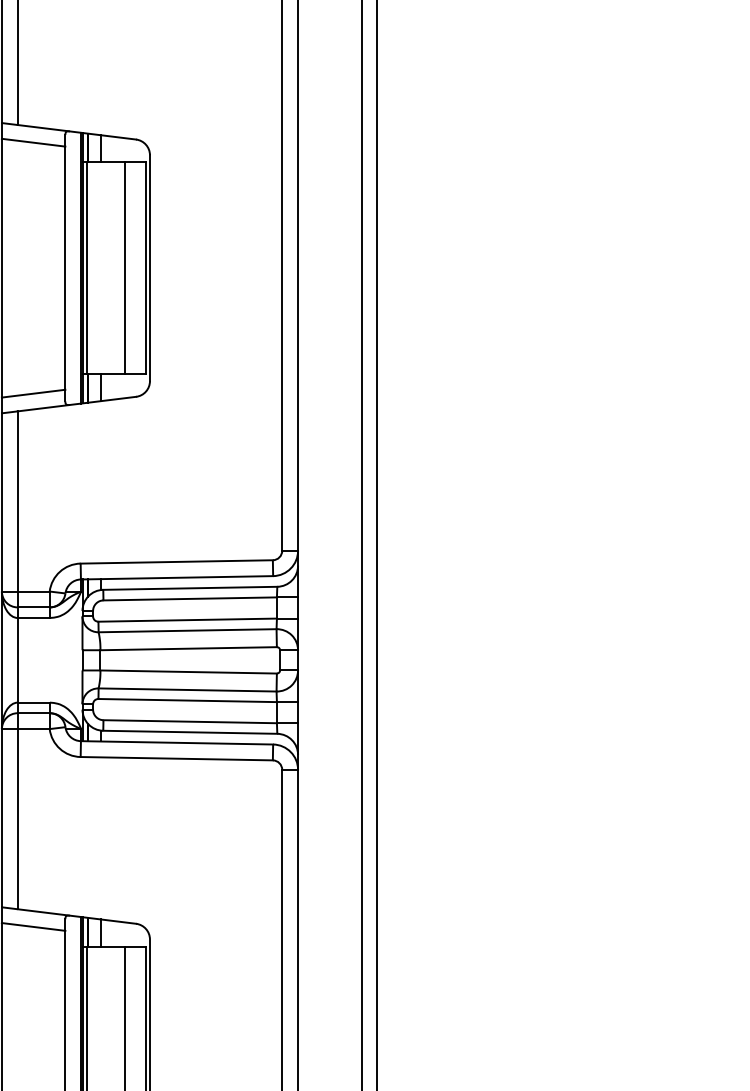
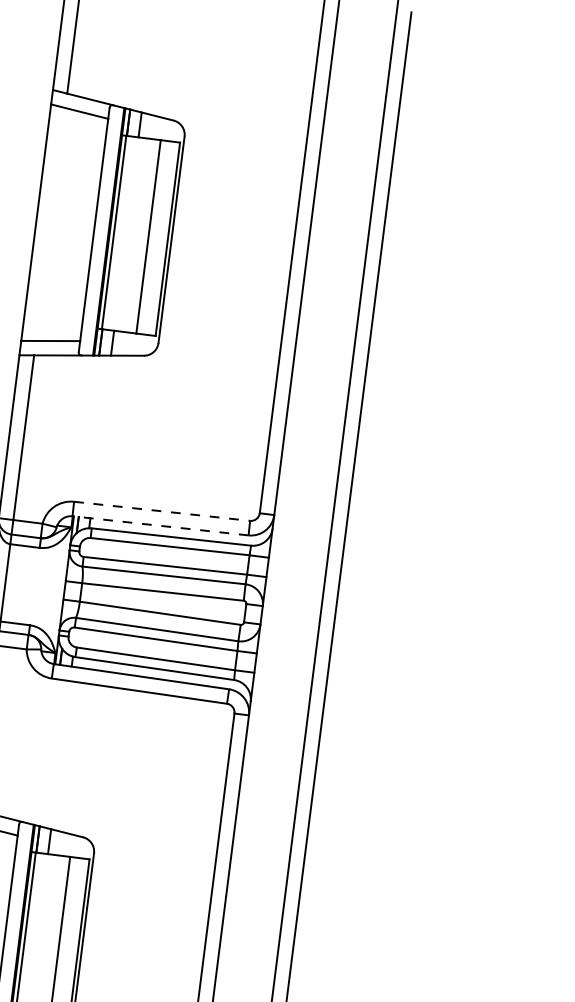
line: (177, 561) -> (162, 511), solid -> dashed
line: (176, 577) -> (160, 525), solid -> dashed

